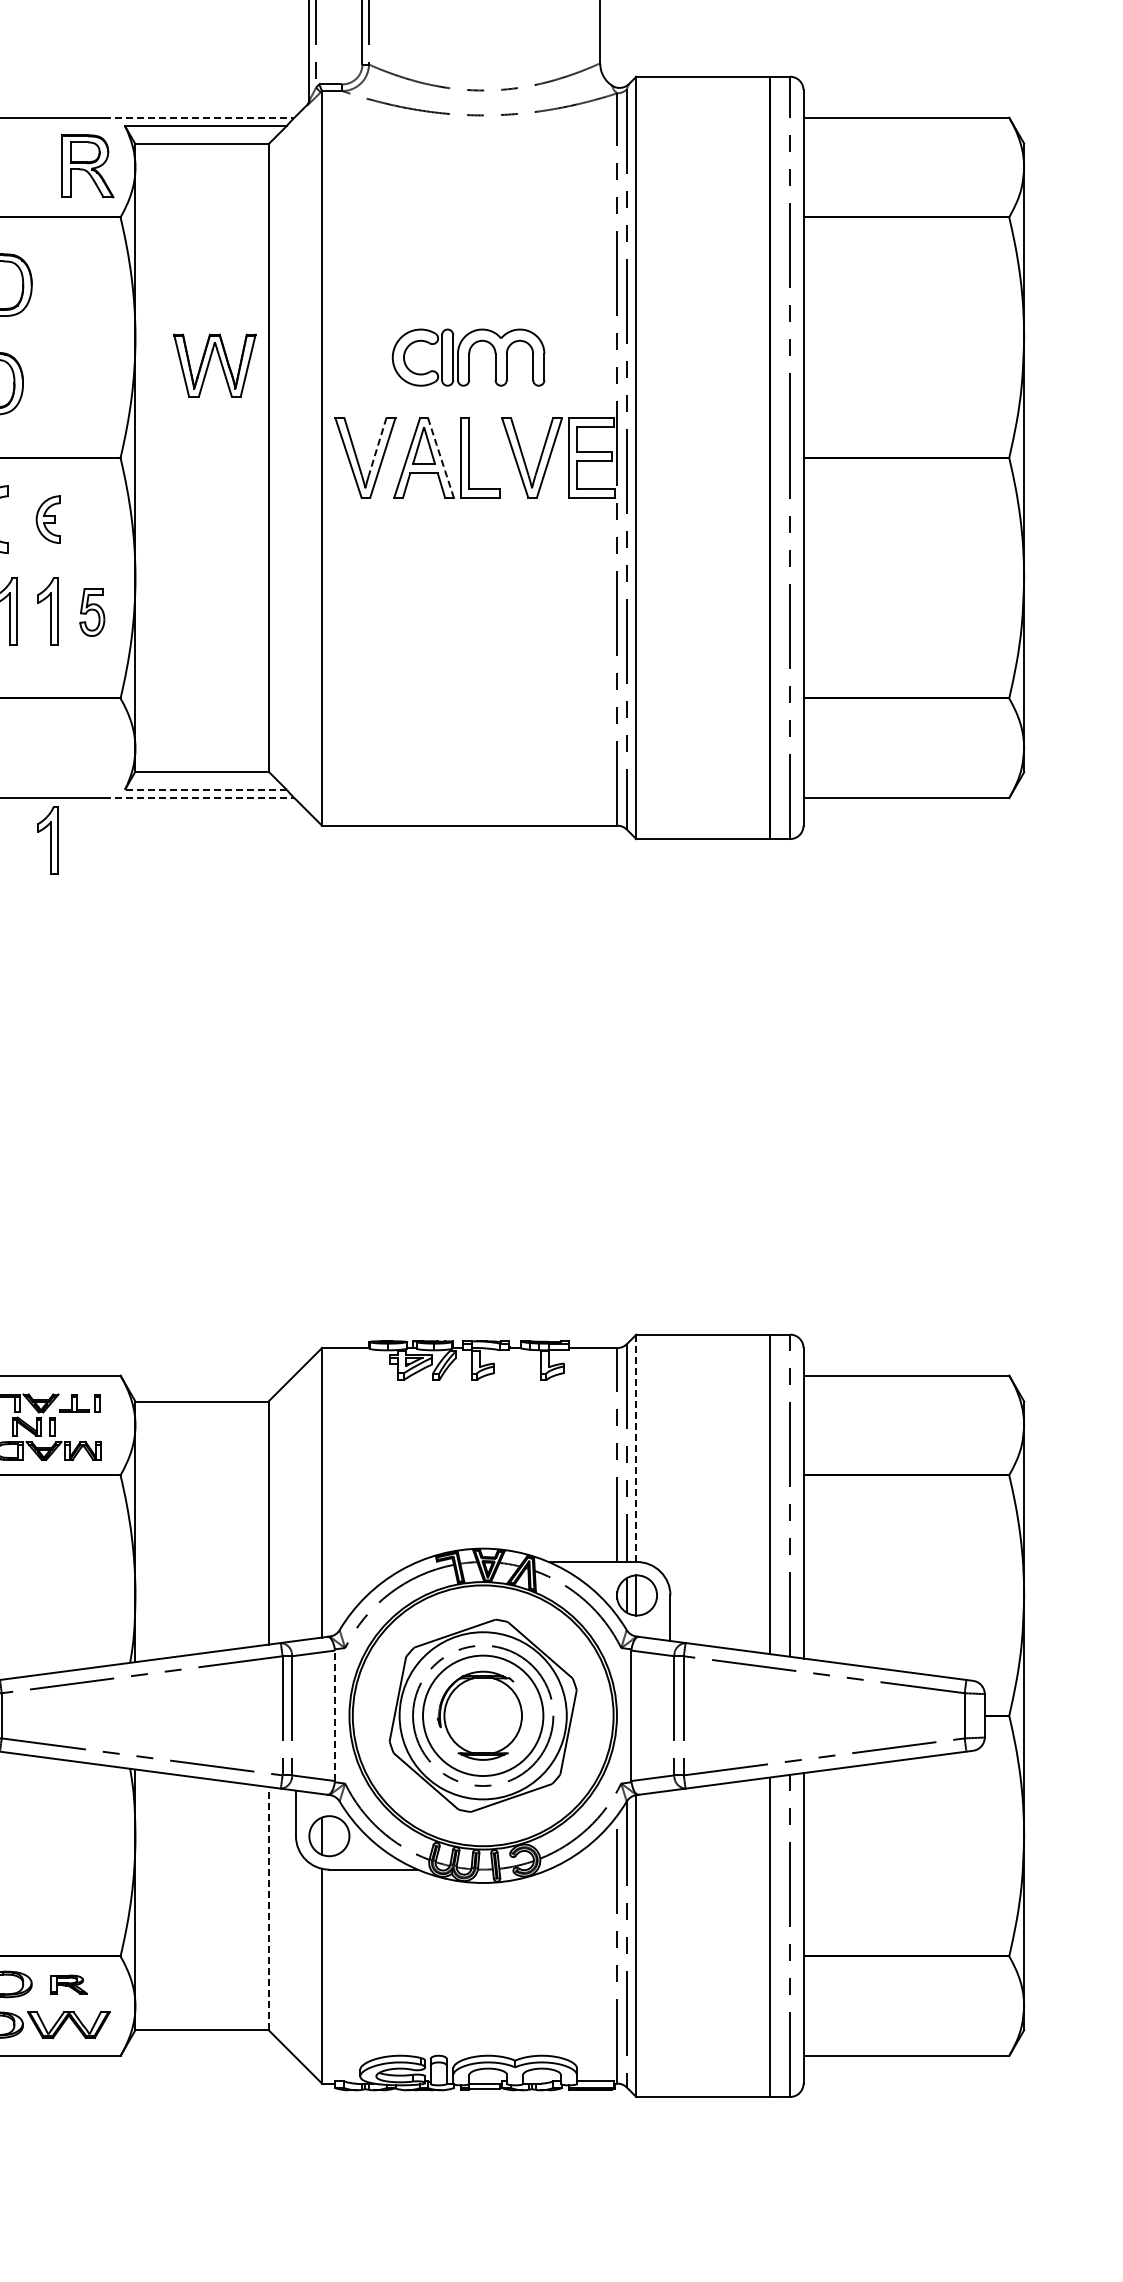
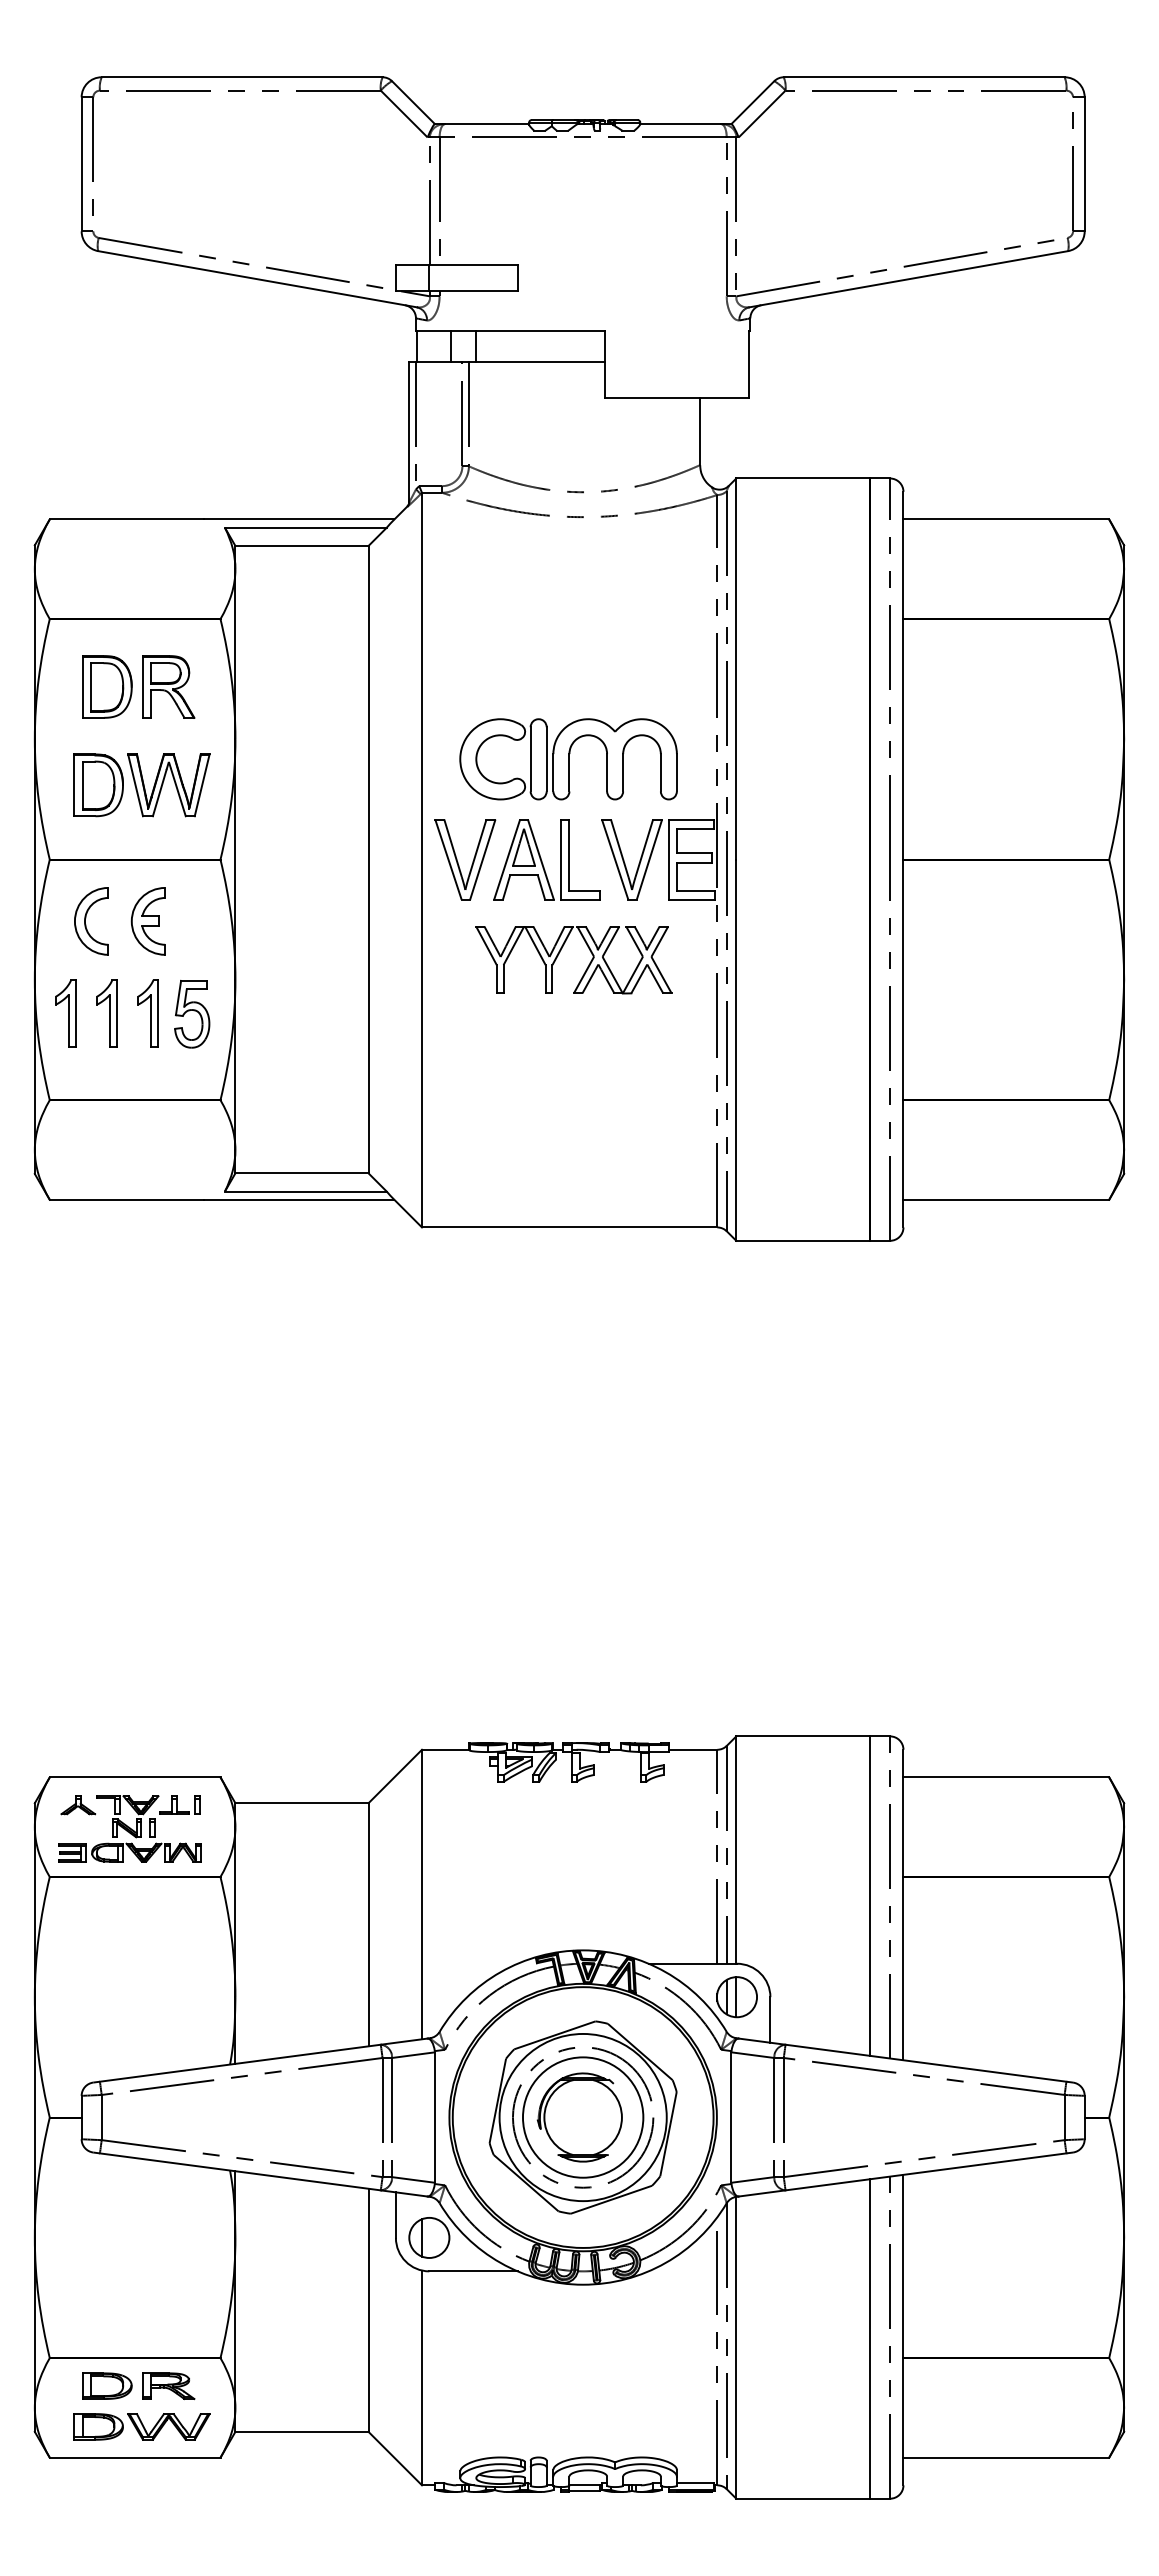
line: (199, 117) -> (299, 519), dashed -> solid
part: (87, 165) -> (168, 686), moved
part: (468, 357) -> (568, 759), size x1.43
part: (214, 365) -> (168, 785), moved
line: (377, 446) -> (477, 848), dashed -> solid
line: (440, 457) -> (540, 859), dashed -> solid
part: (47, 519) -> (147, 921), size x1.43
part: (459, 552) -> (559, 954), added
part: (92, 612) -> (192, 1014), size x1.43
line: (205, 789) -> (305, 1191), dashed -> solid
line: (199, 797) -> (299, 1199), dashed -> solid
part: (47, 840) -> (147, 1242), removed
line: (636, 1448) -> (736, 1850), dashed -> solid
line: (334, 1715) -> (434, 2117), dashed -> solid
line: (268, 1908) -> (368, 2310), dashed -> solid
part: (68, 1984) -> (168, 2386), size x1.43

